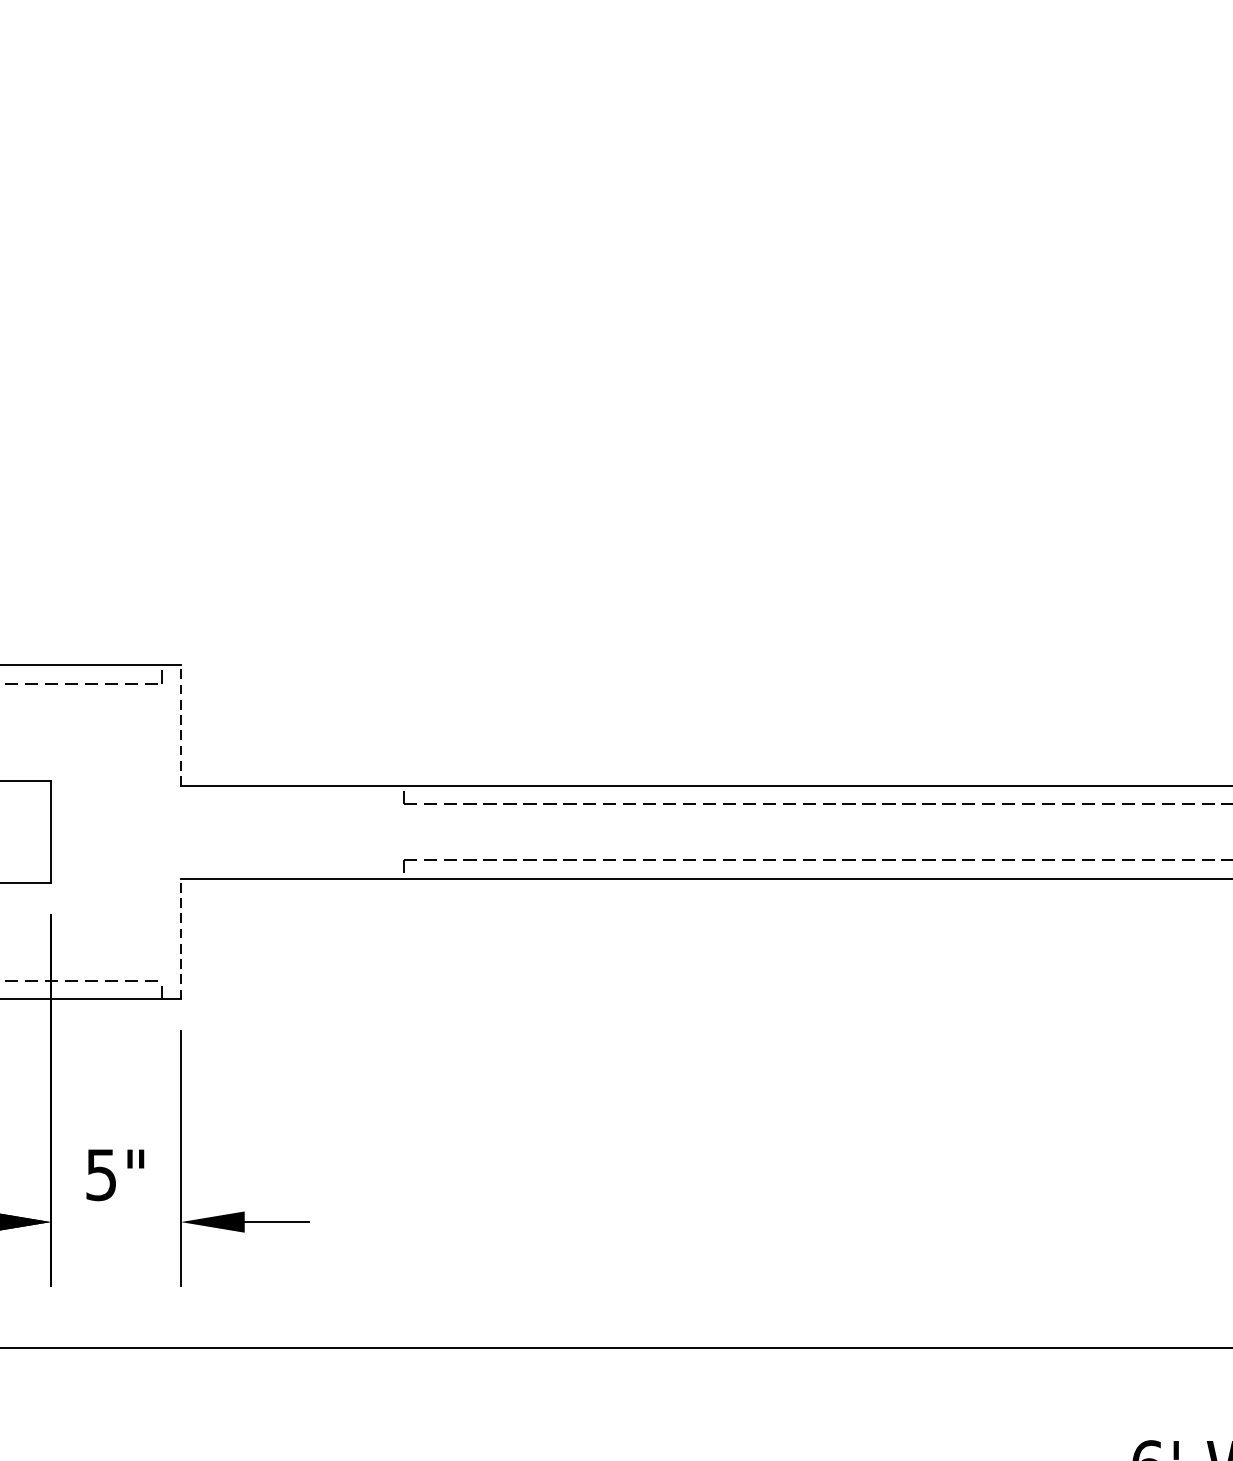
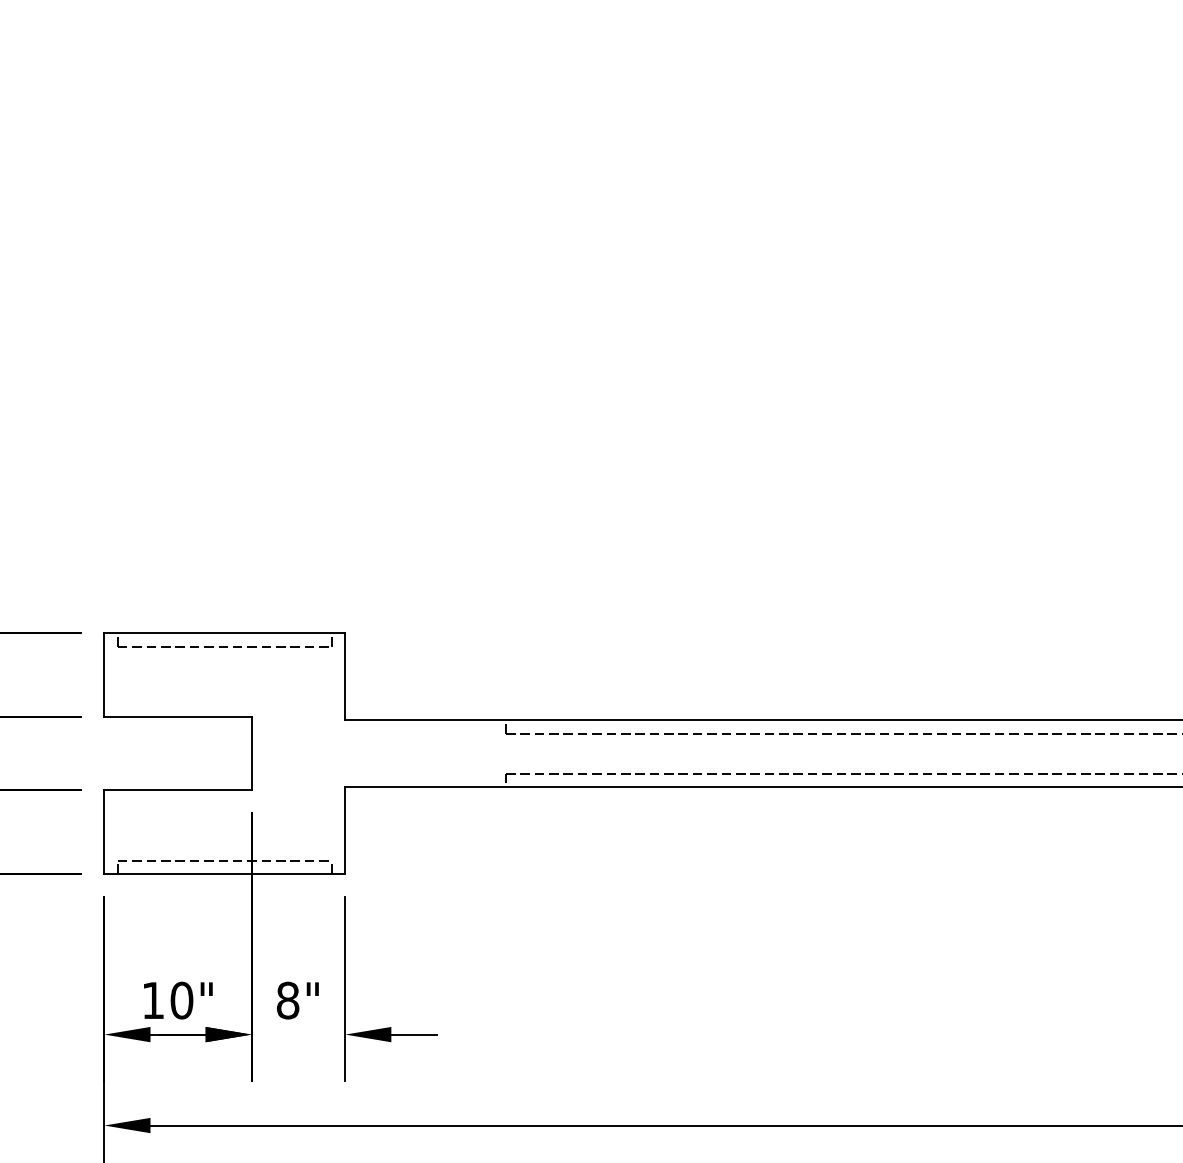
line: (181, 725) -> (345, 676), dashed -> solid
line: (181, 938) -> (345, 830), dashed -> solid
text: (102, 1174) -> (288, 1000), 5" -> 8"

